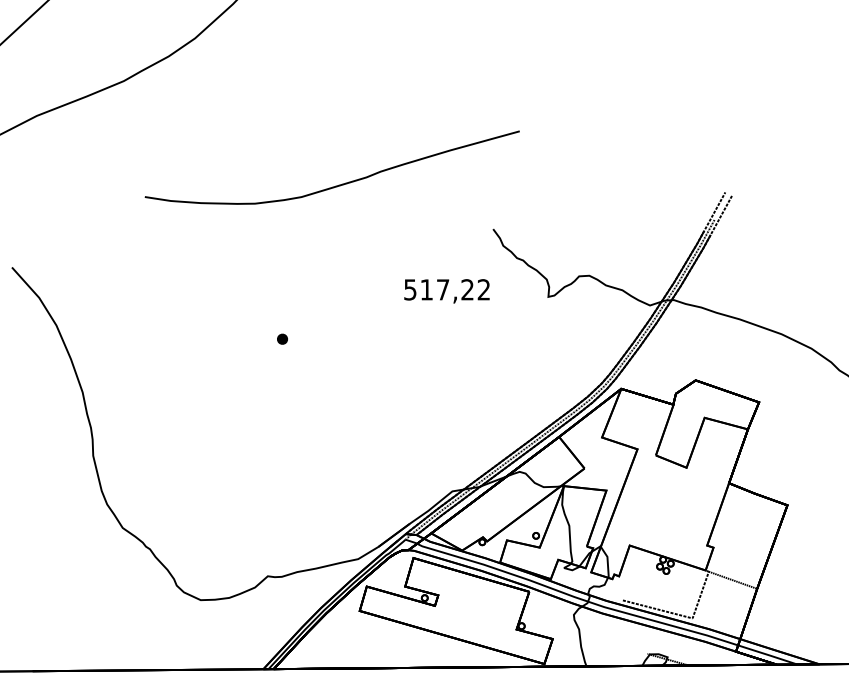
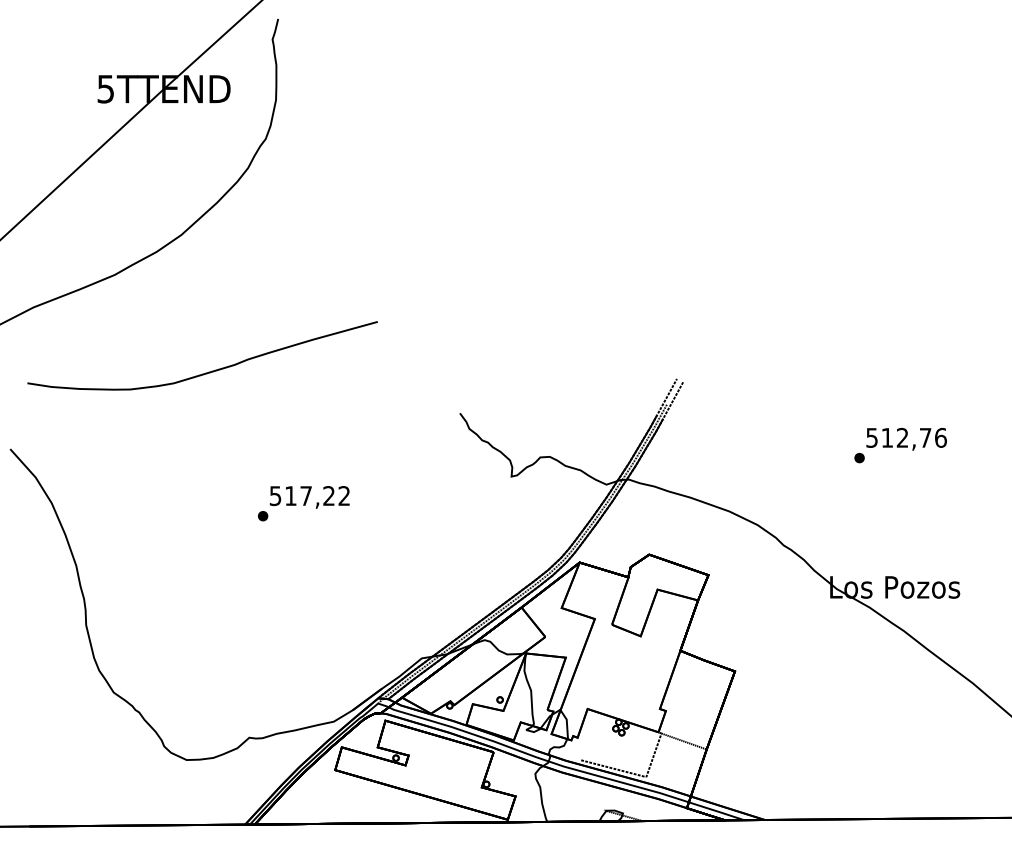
curve: (338, 184) -> (208, 371), moved
text: (446, 291) -> (309, 497), moved

